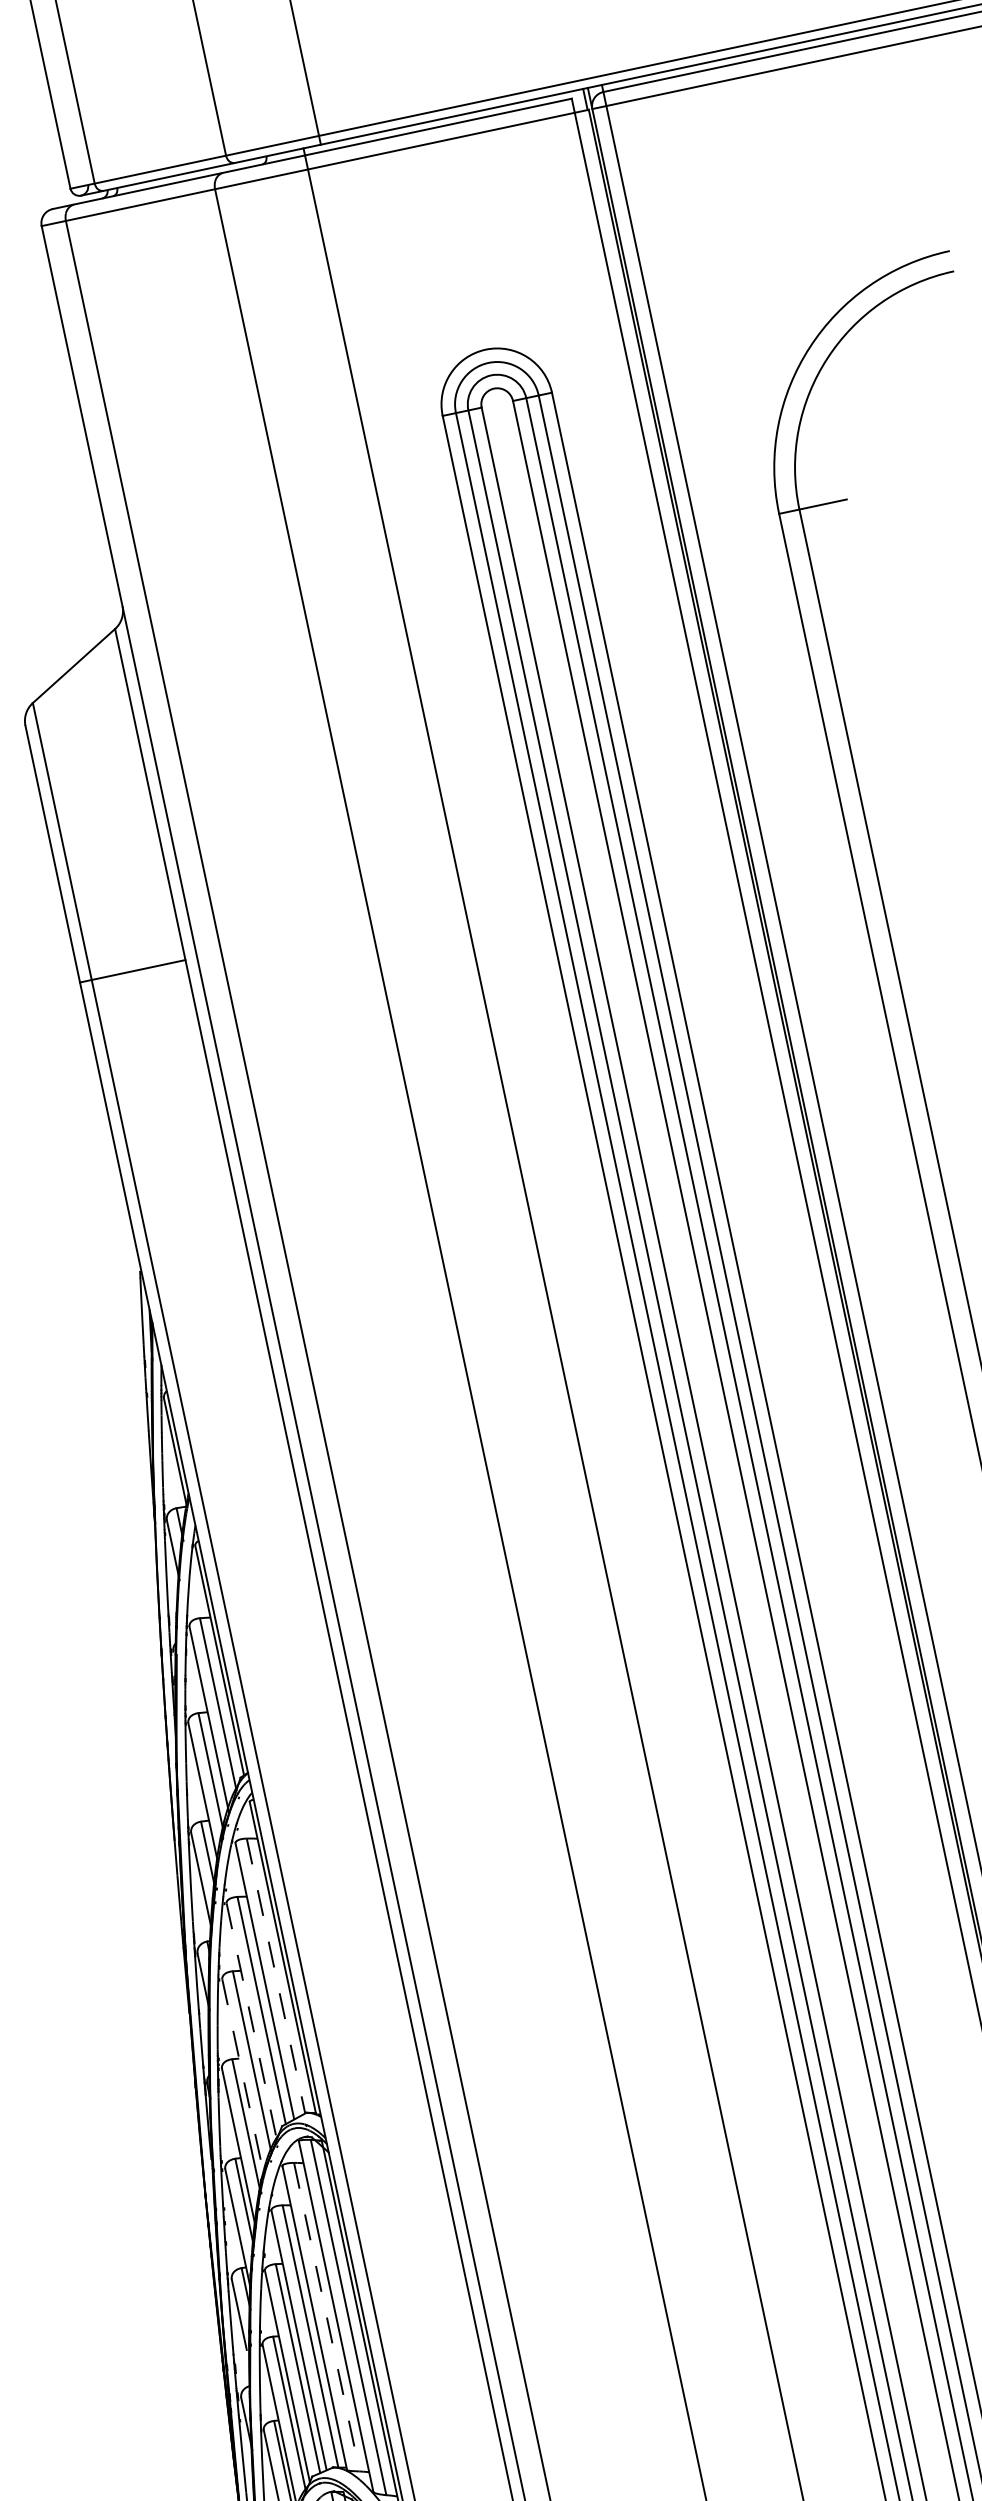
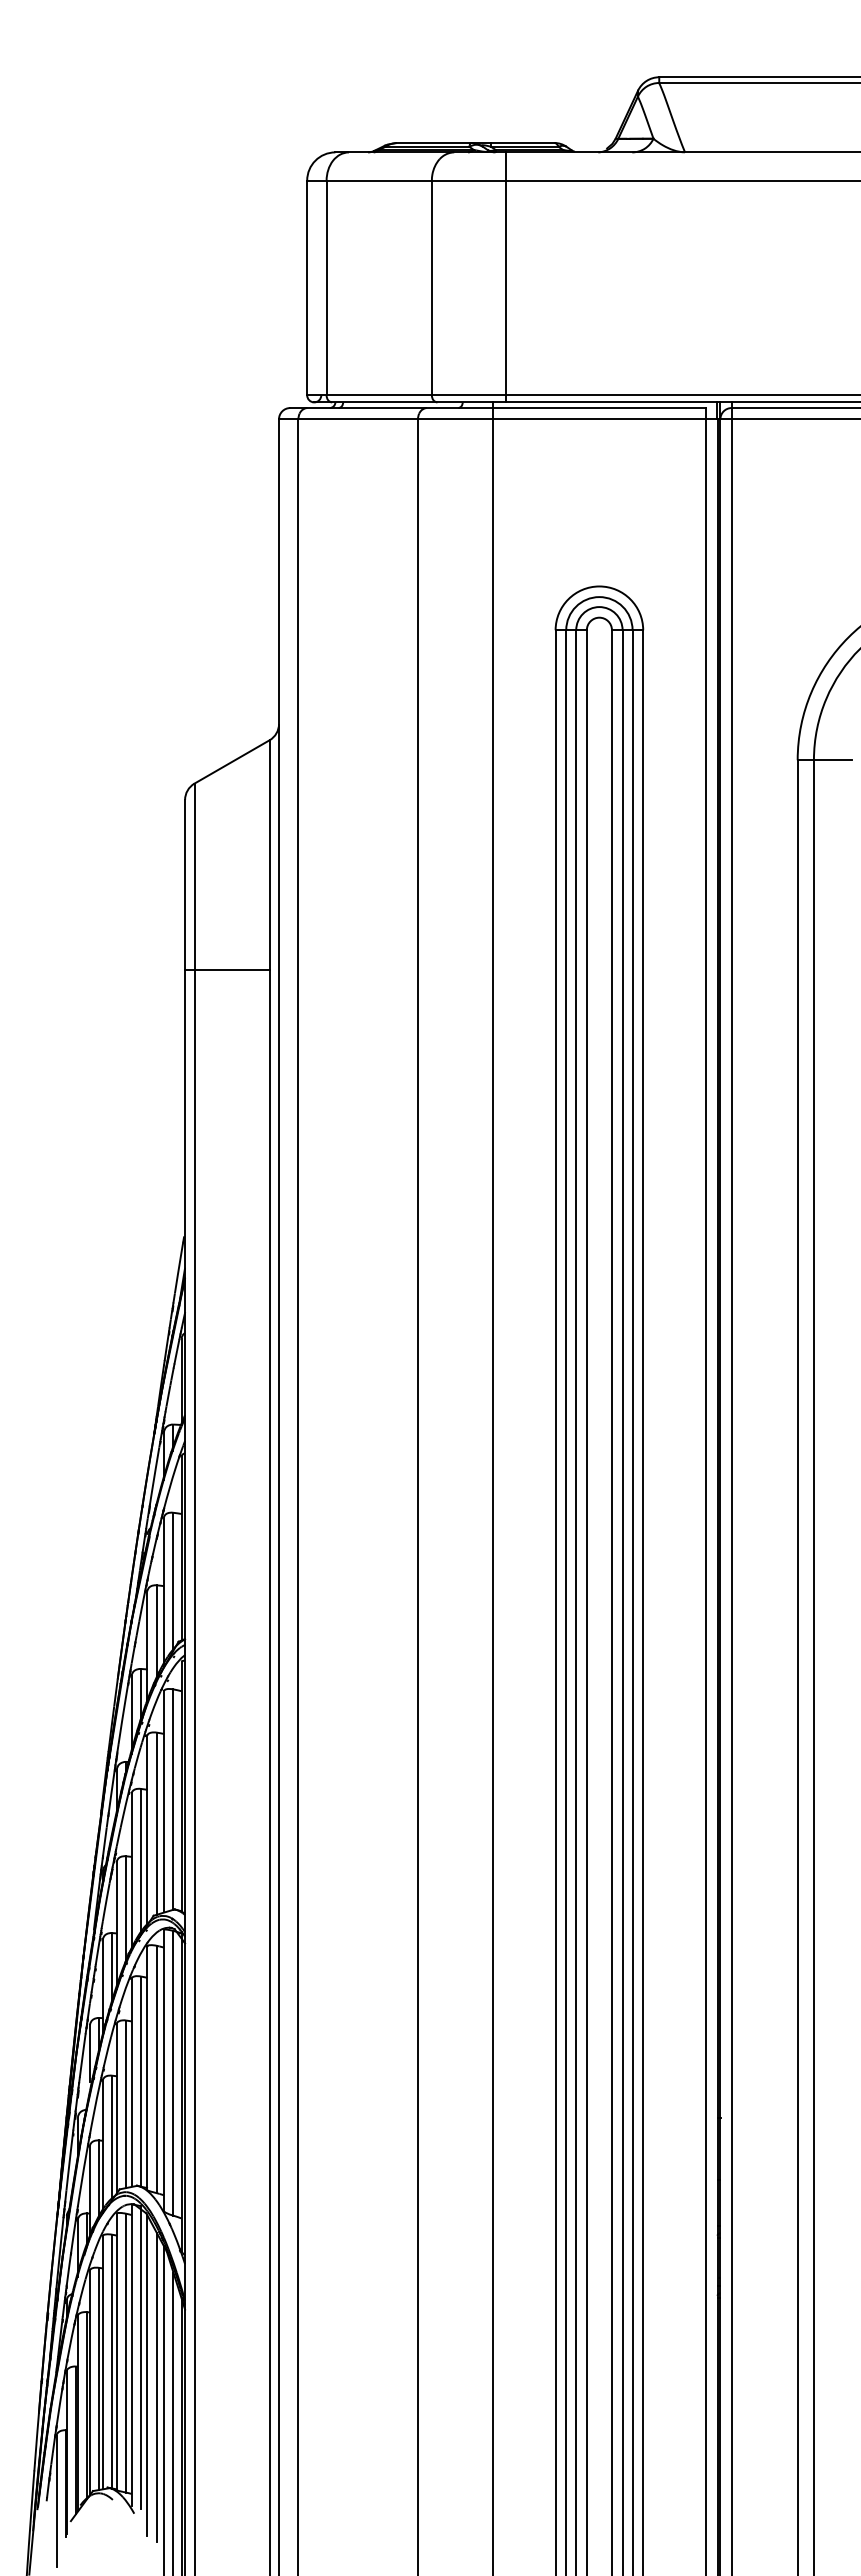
line: (132, 971) -> (227, 969), moved
line: (276, 1977) -> (173, 1800), dashed -> solid
line: (251, 2021) -> (147, 1830), dashed -> solid
line: (242, 2076) -> (131, 1871), dashed -> solid
line: (326, 2317) -> (156, 2069), dashed -> solid

